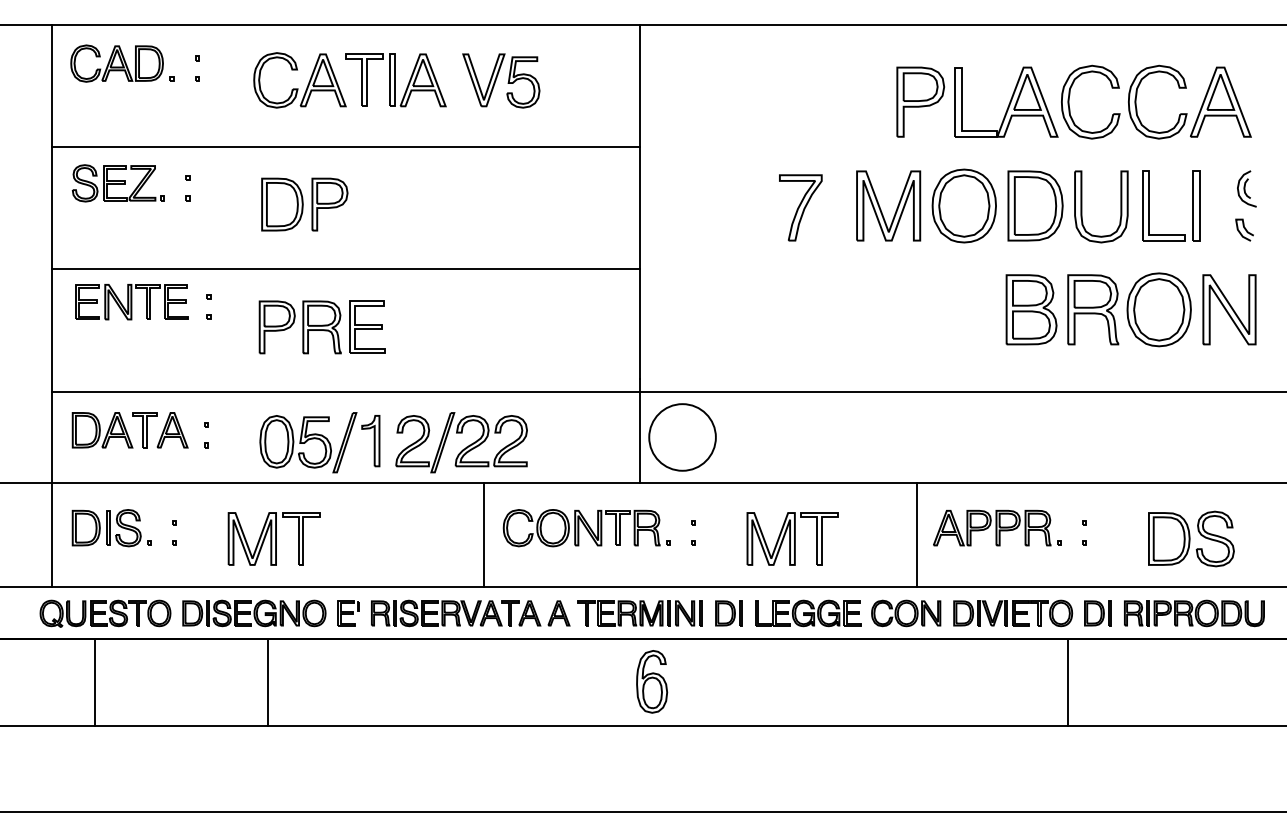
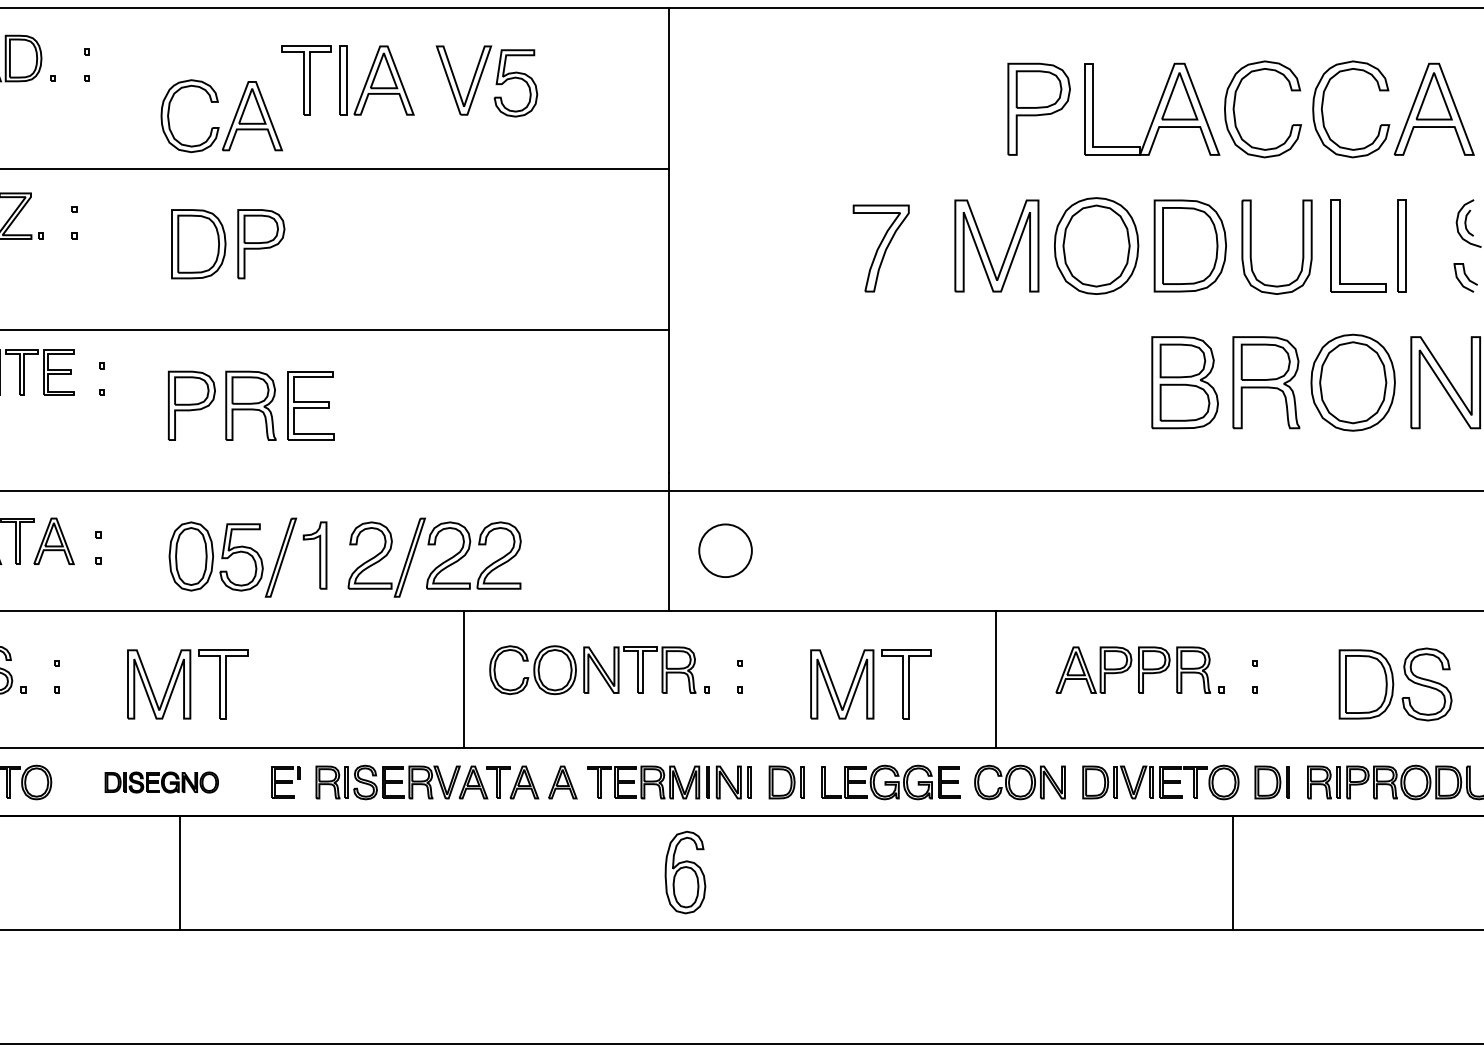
part: (298, 88) -> (219, 126), moved
circle: (682, 437) -> (725, 550), size x0.6
line: (916, 535) -> (995, 679), moved
part: (254, 613) -> (161, 782), size x0.6

